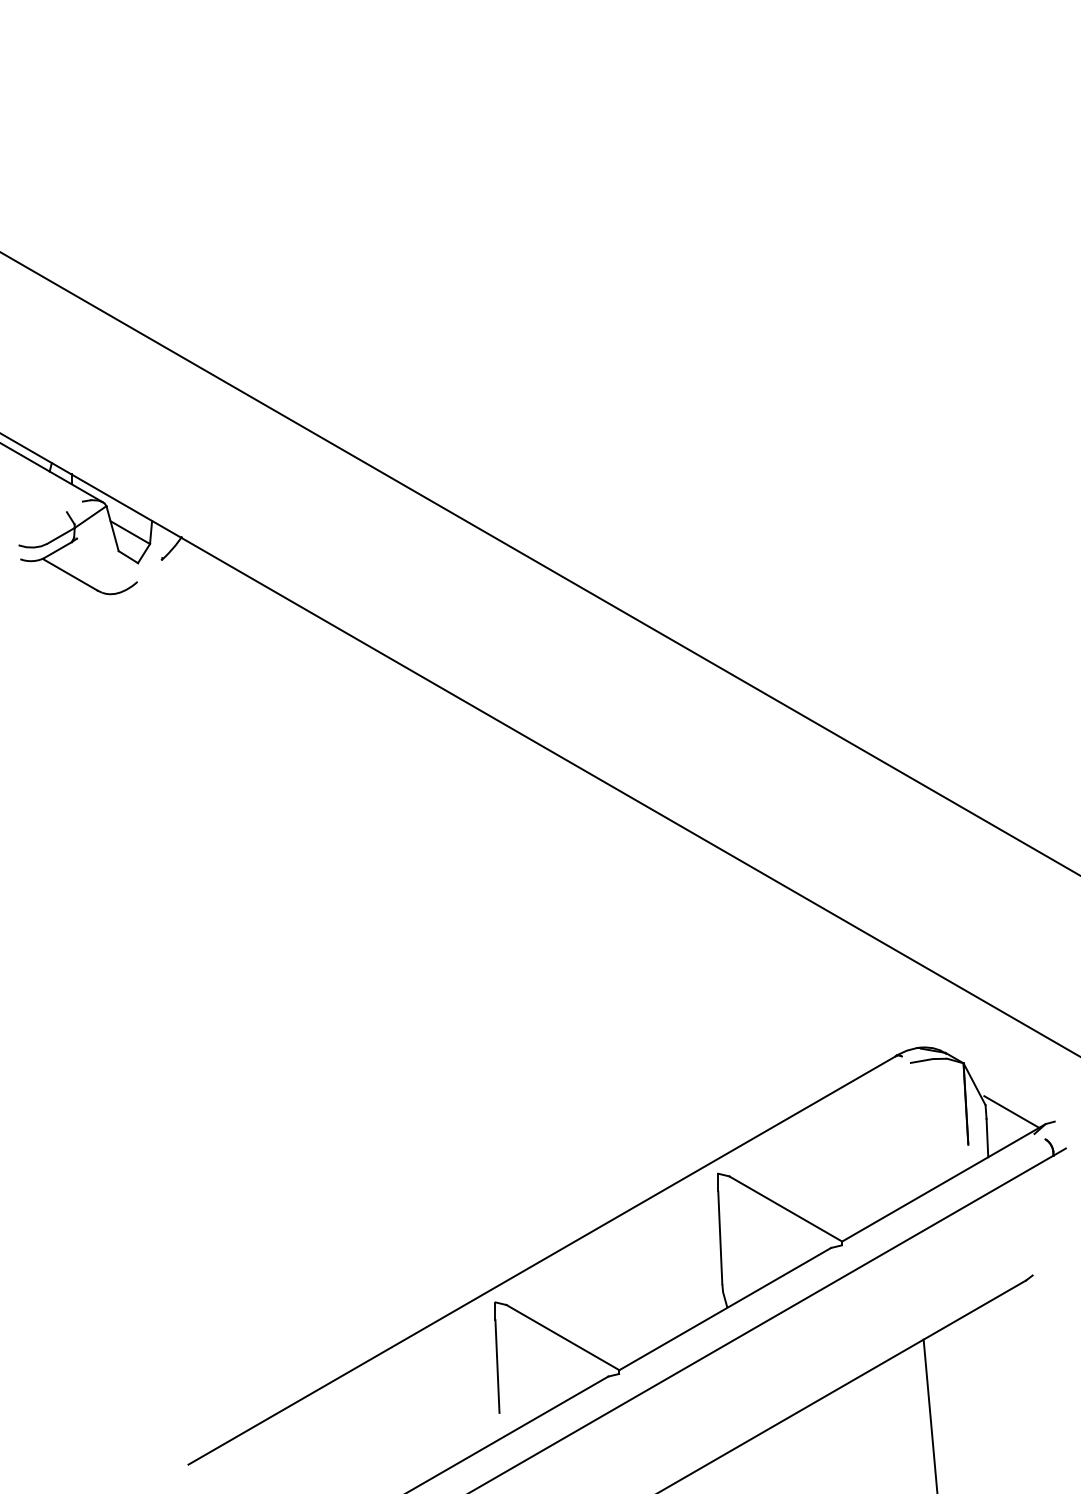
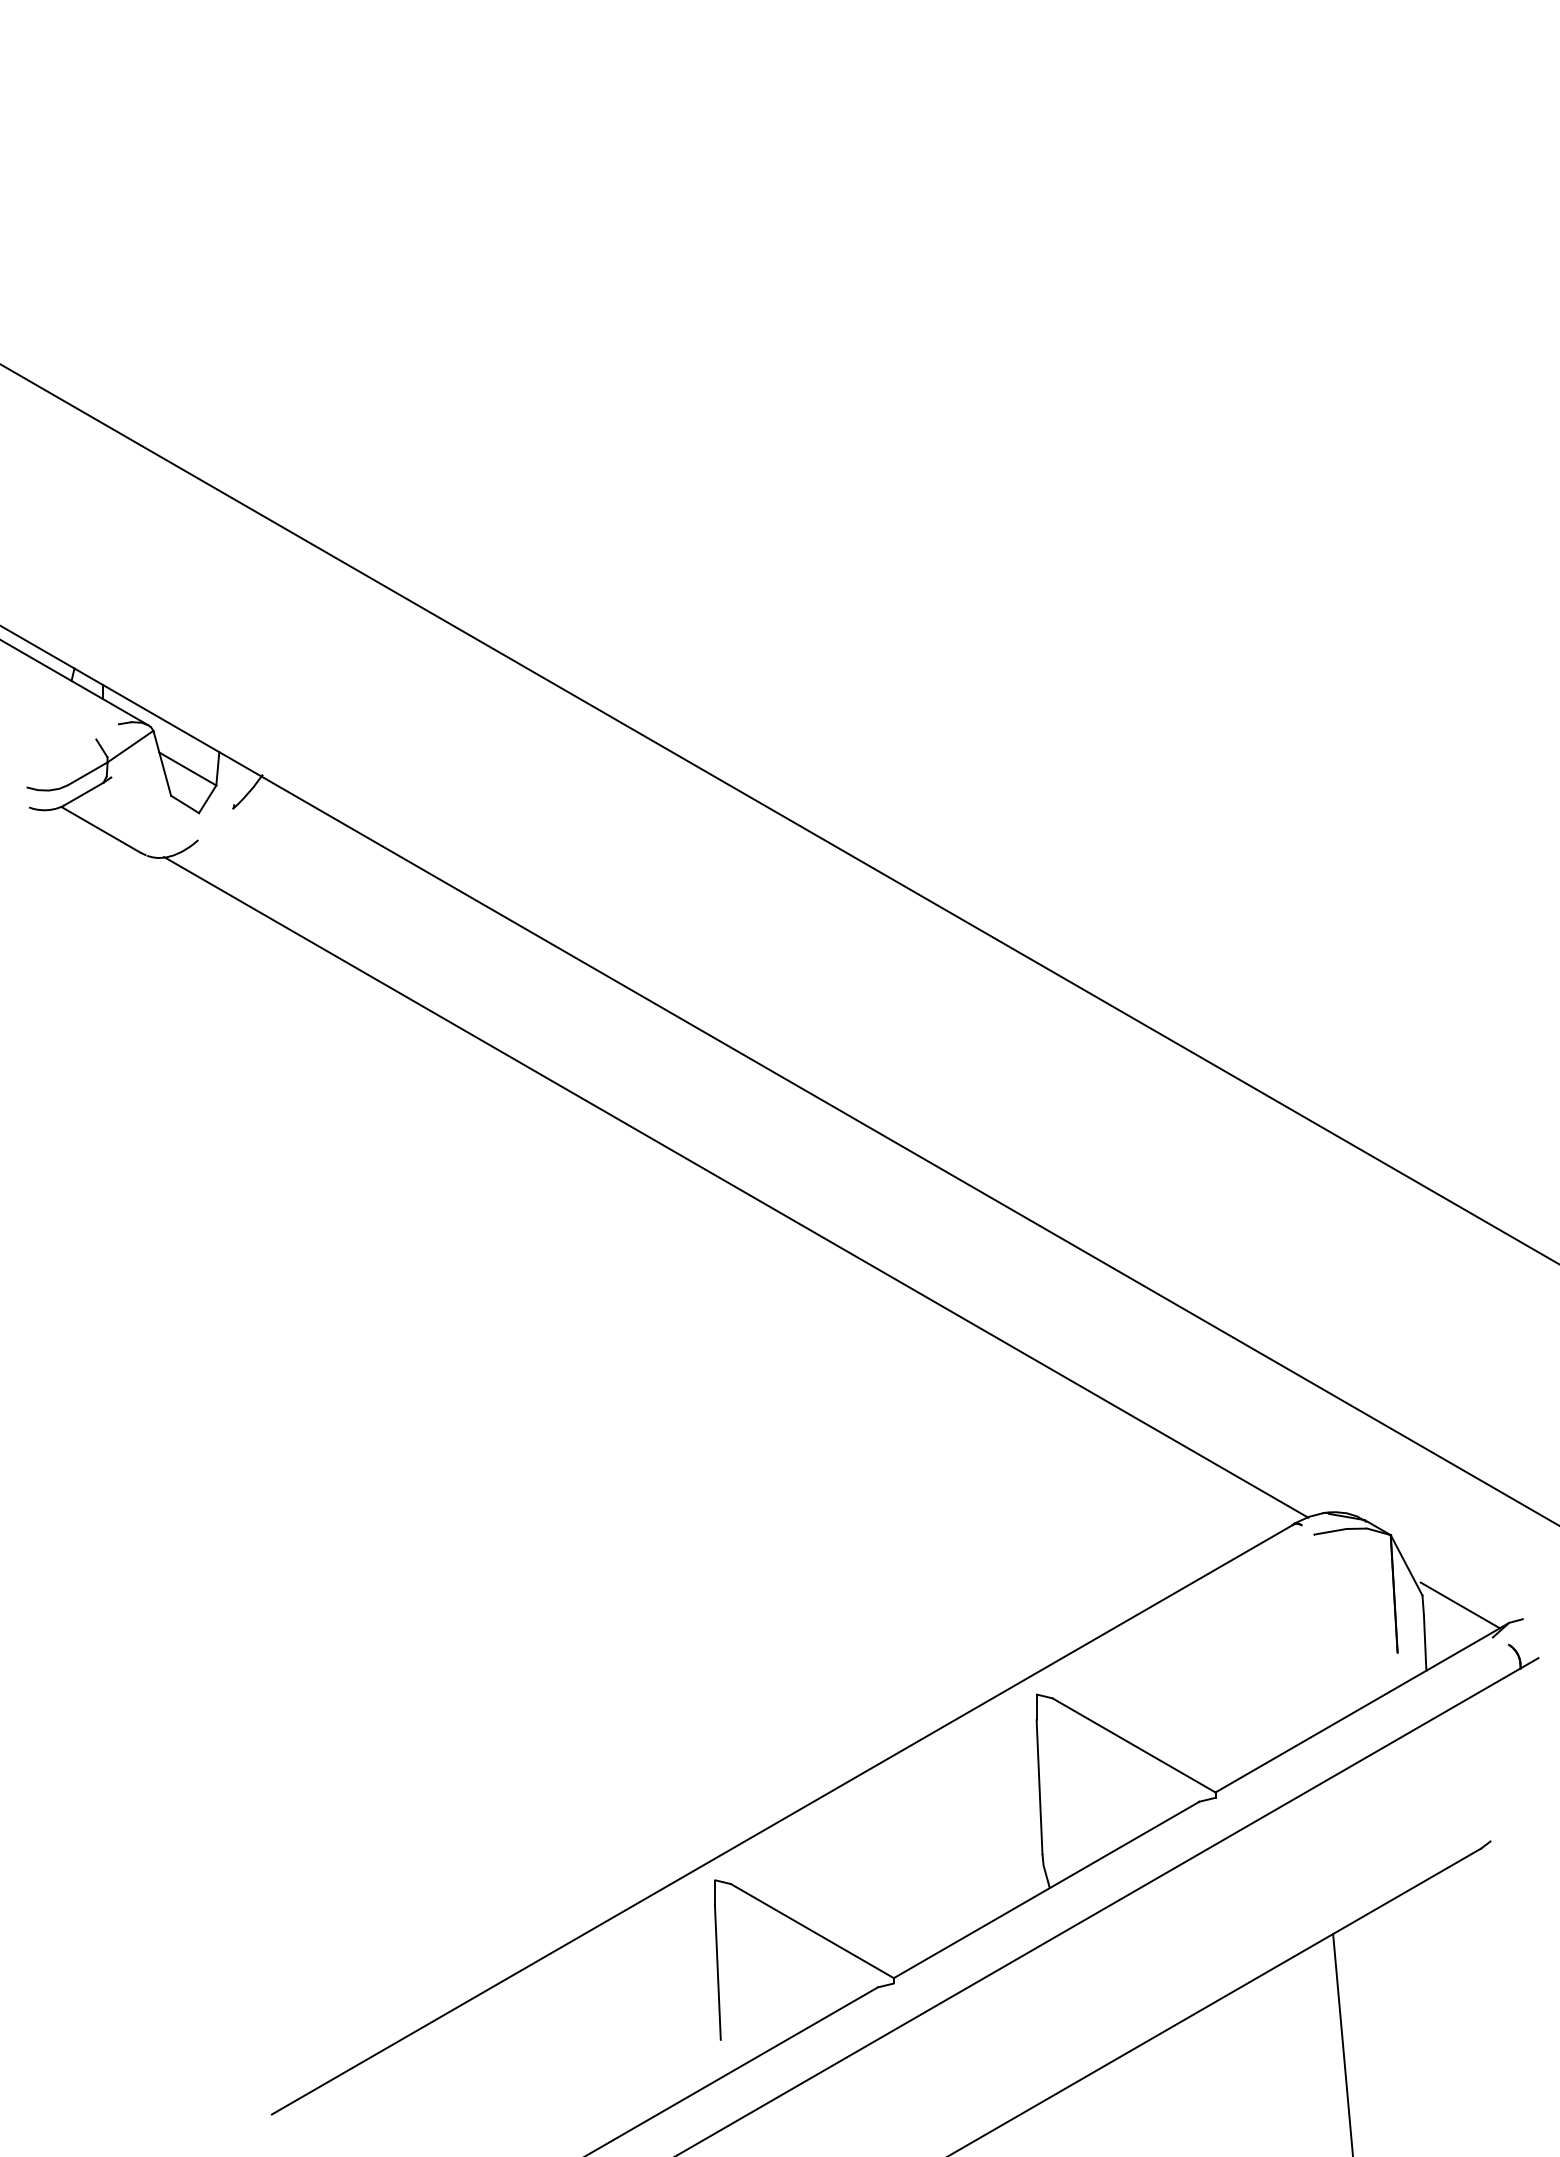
line: (509, 822) -> (735, 1187), added

